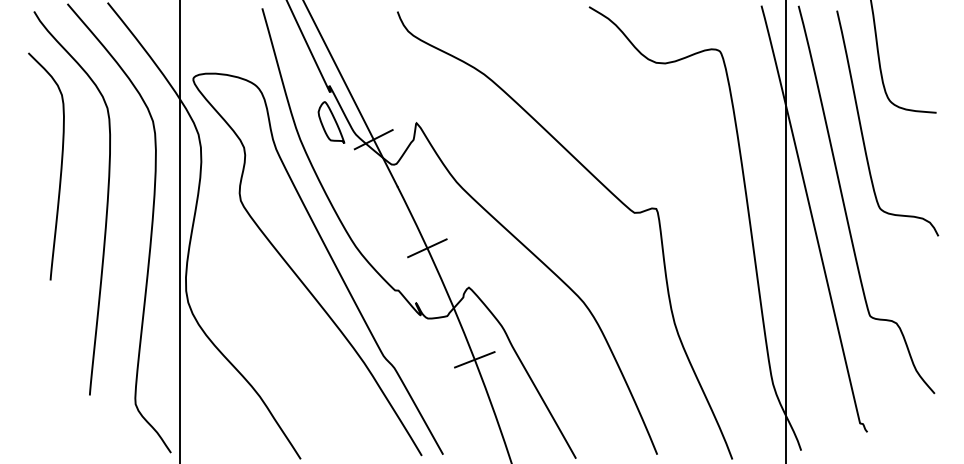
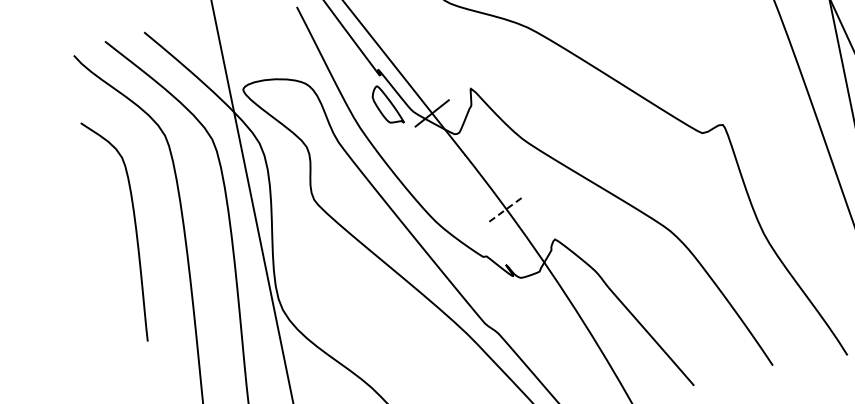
curve: (60, 166) -> (134, 227), moved
line: (427, 248) -> (506, 209), solid -> dashed
line: (474, 359) -> (574, 308), removed

